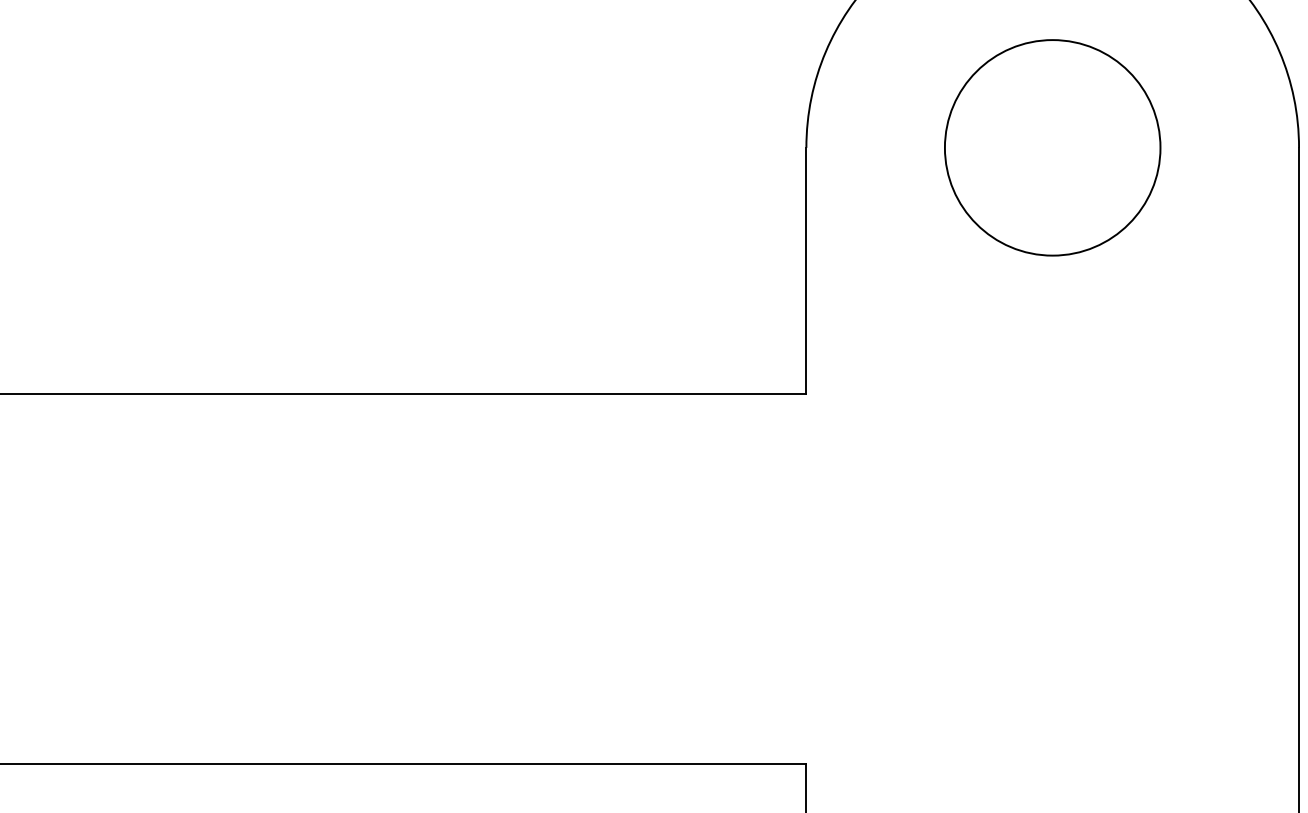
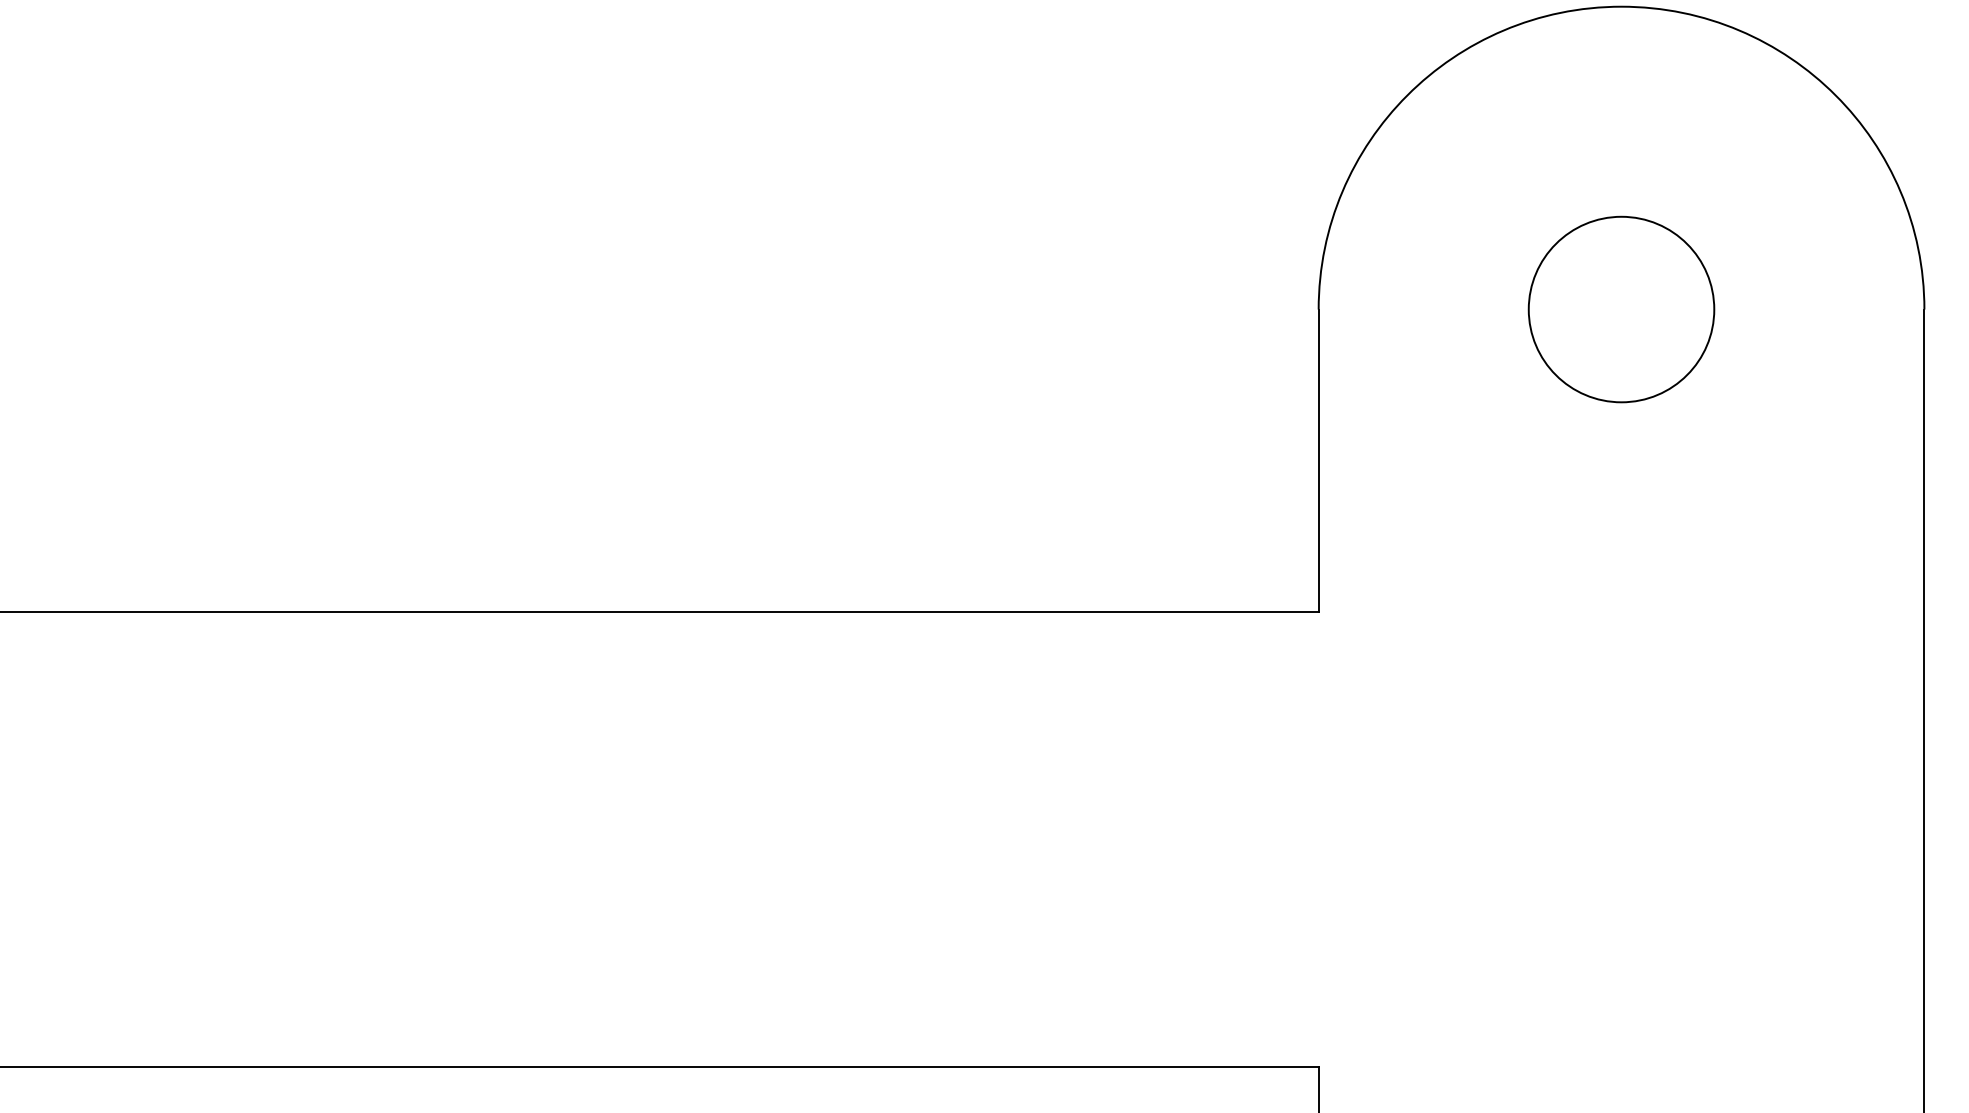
circle: (1052, 147) -> (1621, 309), size x0.7

